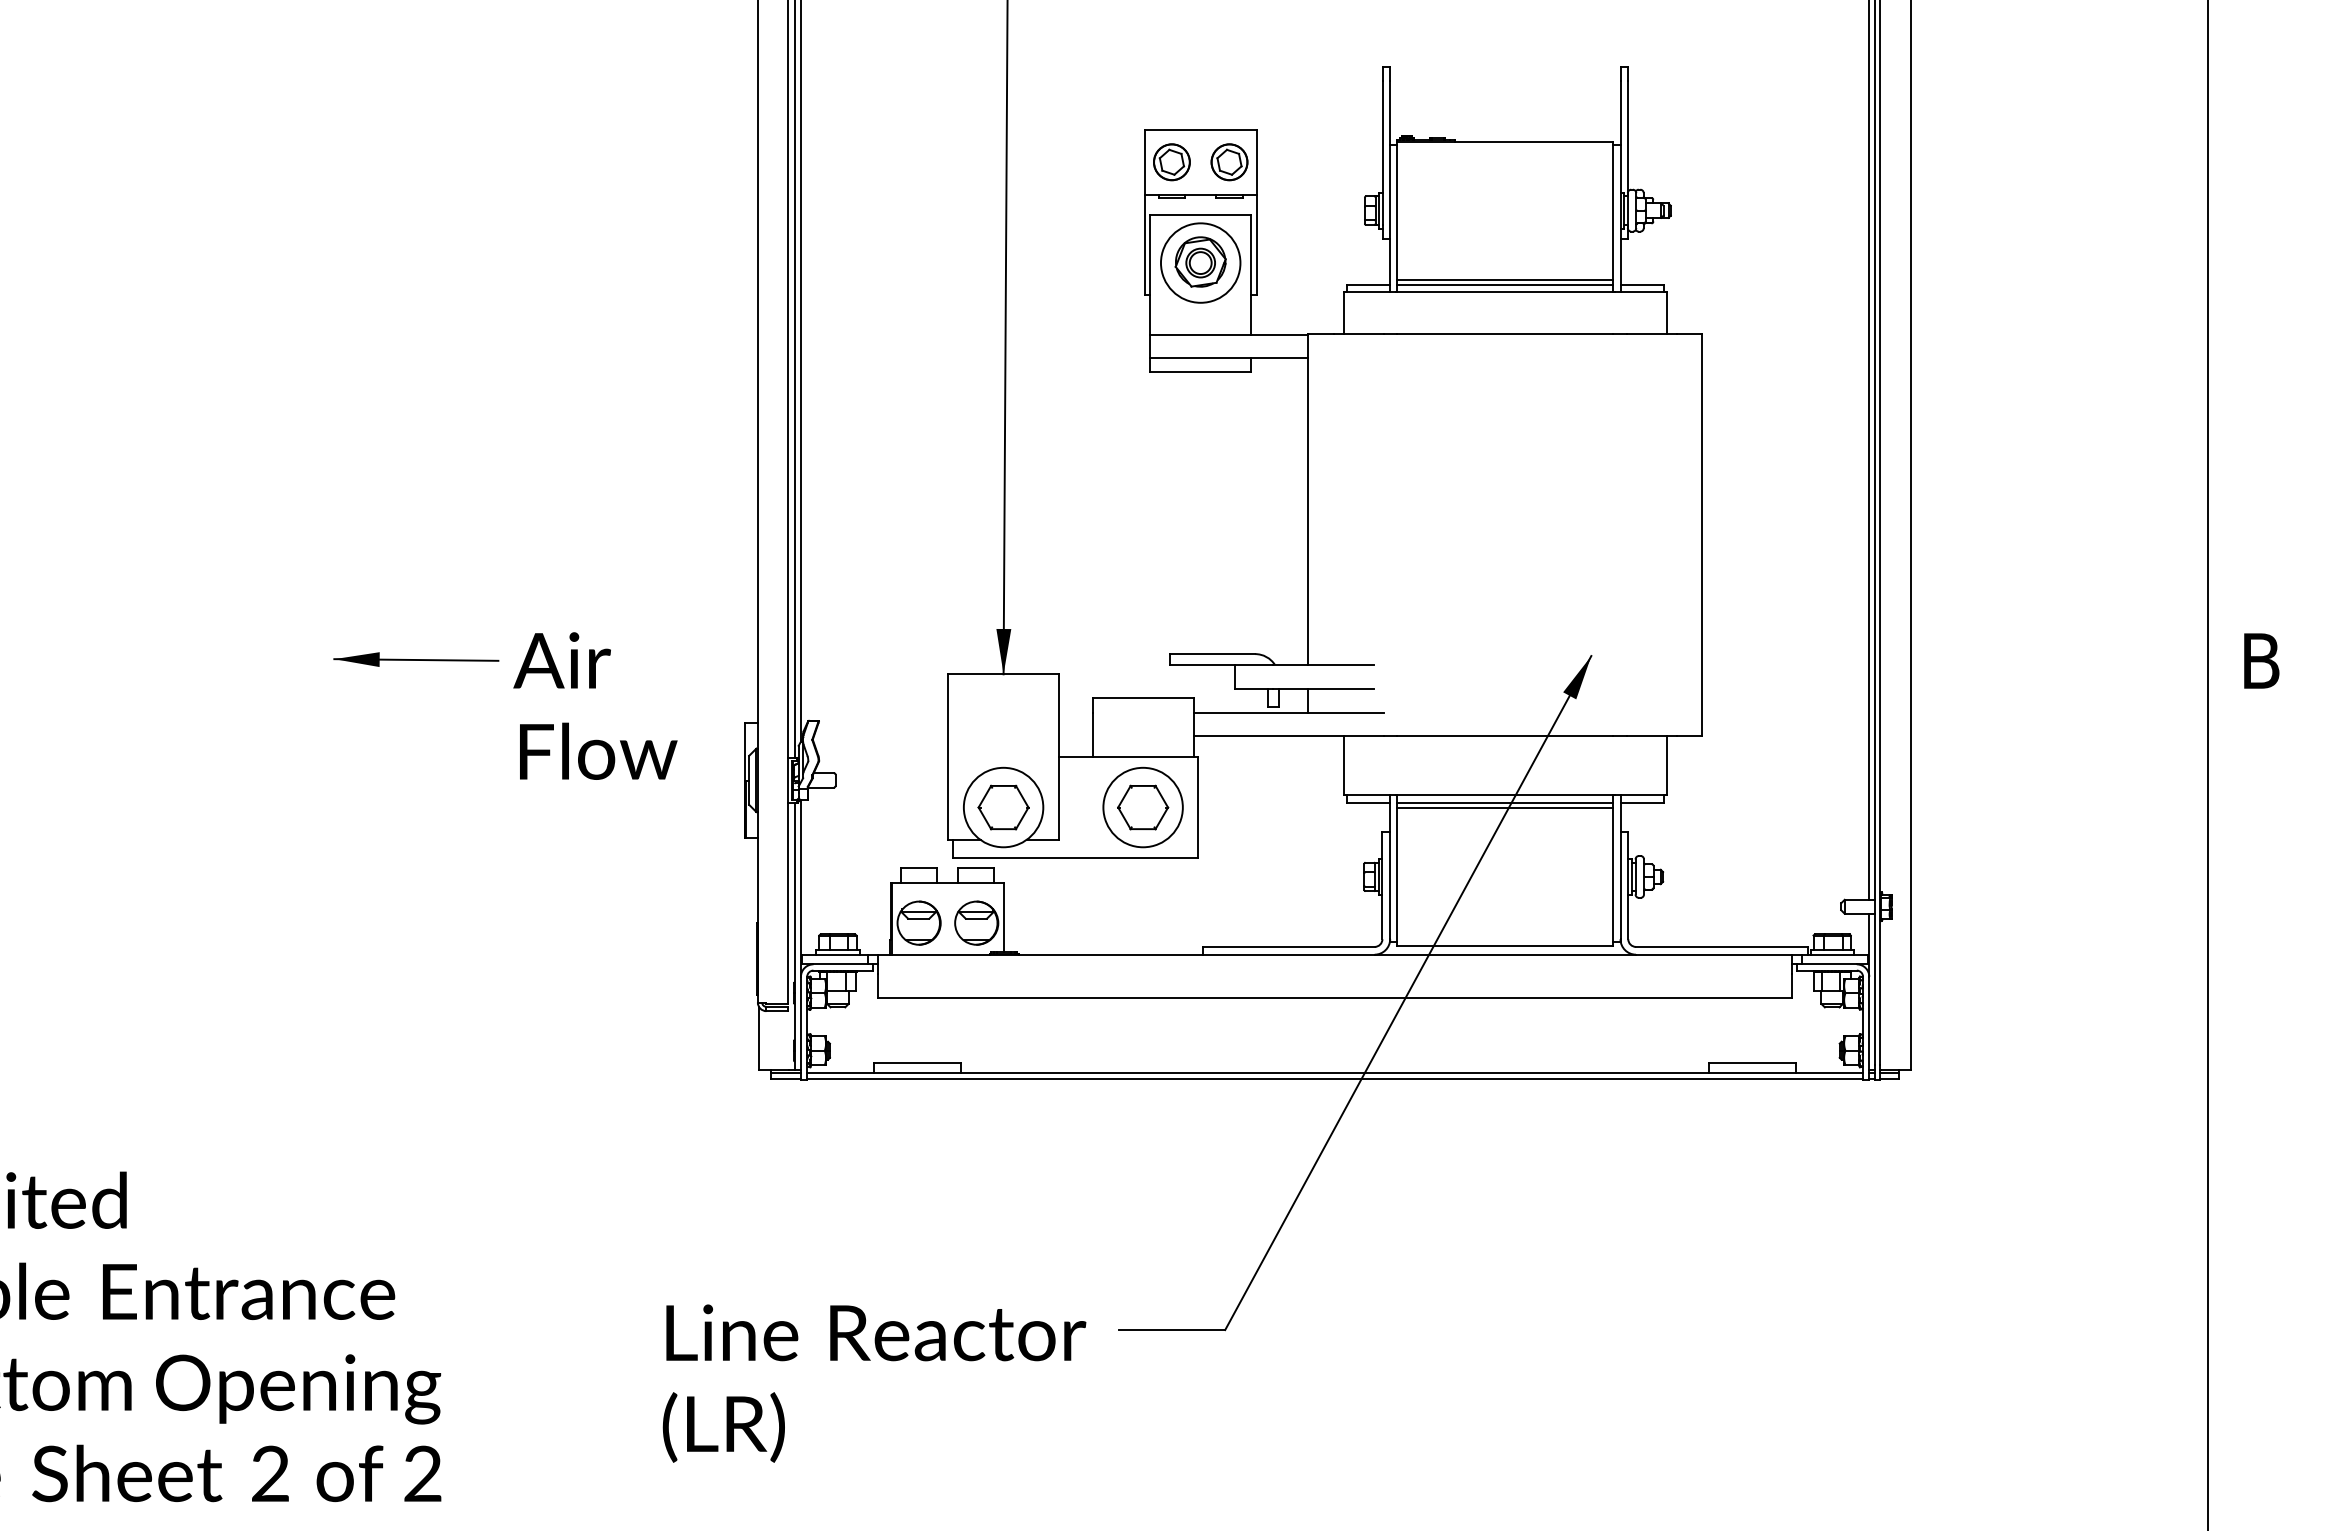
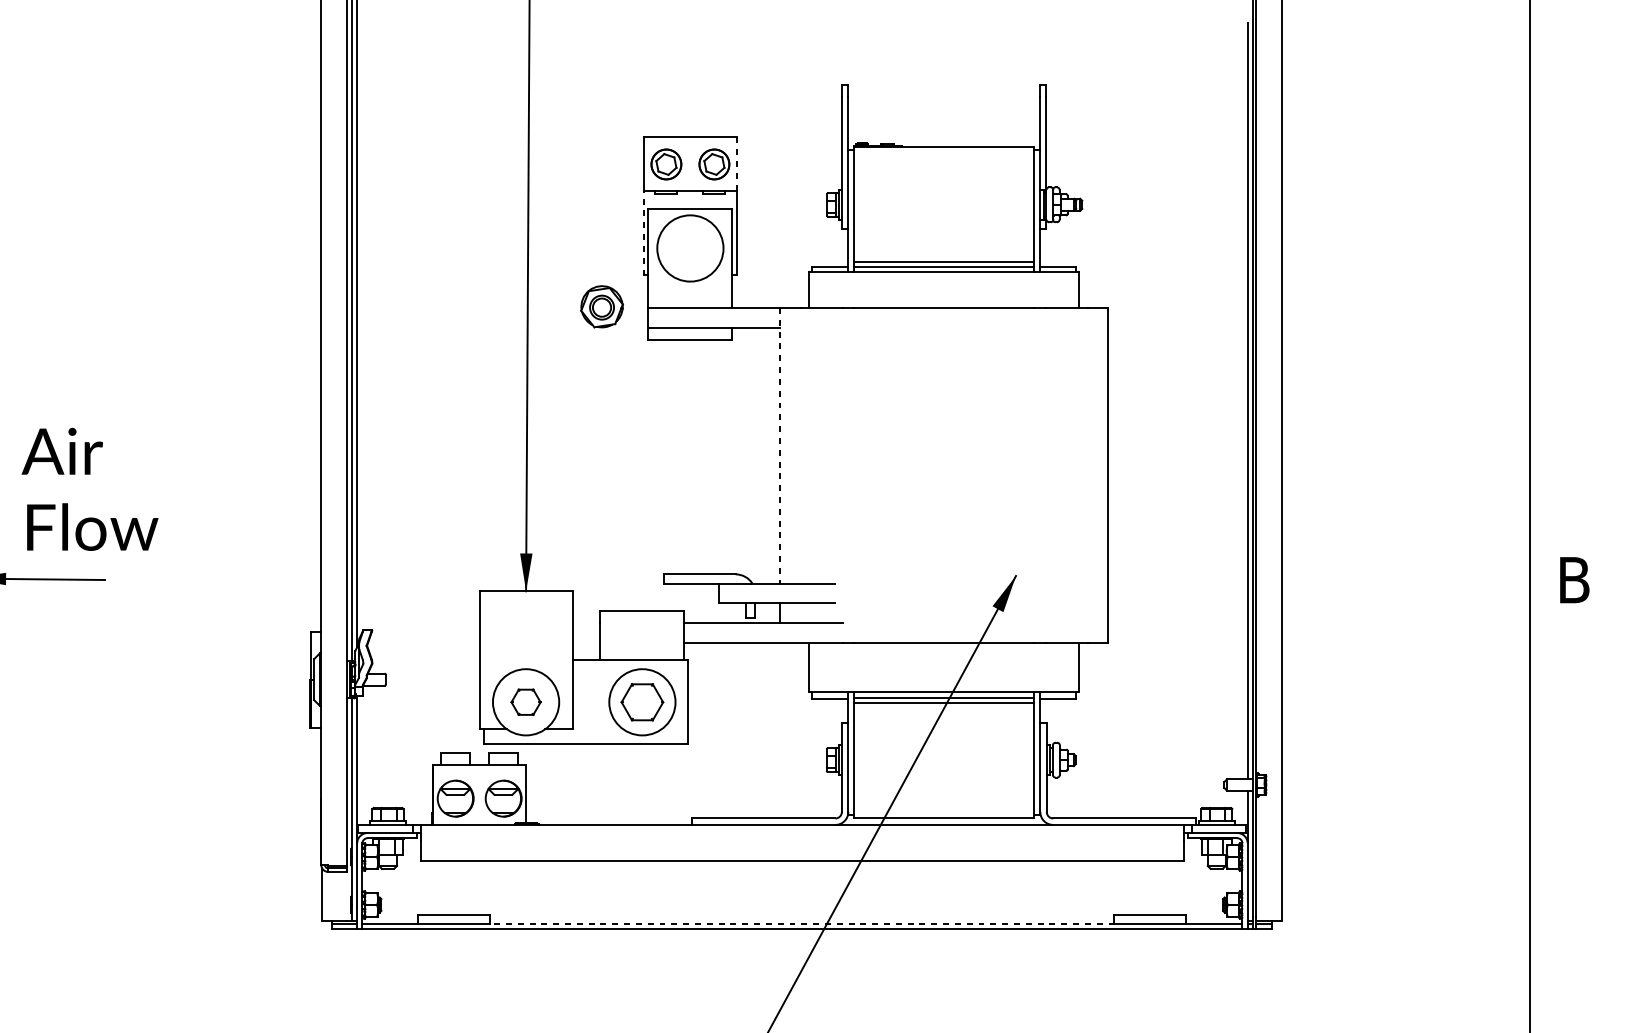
line: (1256, 162) -> (736, 164), solid -> dashed
line: (1144, 244) -> (643, 233), solid -> dashed
part: (1200, 261) -> (601, 306), moved
line: (1308, 500) -> (780, 446), solid -> dashed
text: (595, 705) -> (90, 488), moved
part: (1003, 807) -> (526, 702), size x0.7
line: (1334, 1073) -> (801, 923), solid -> dashed

